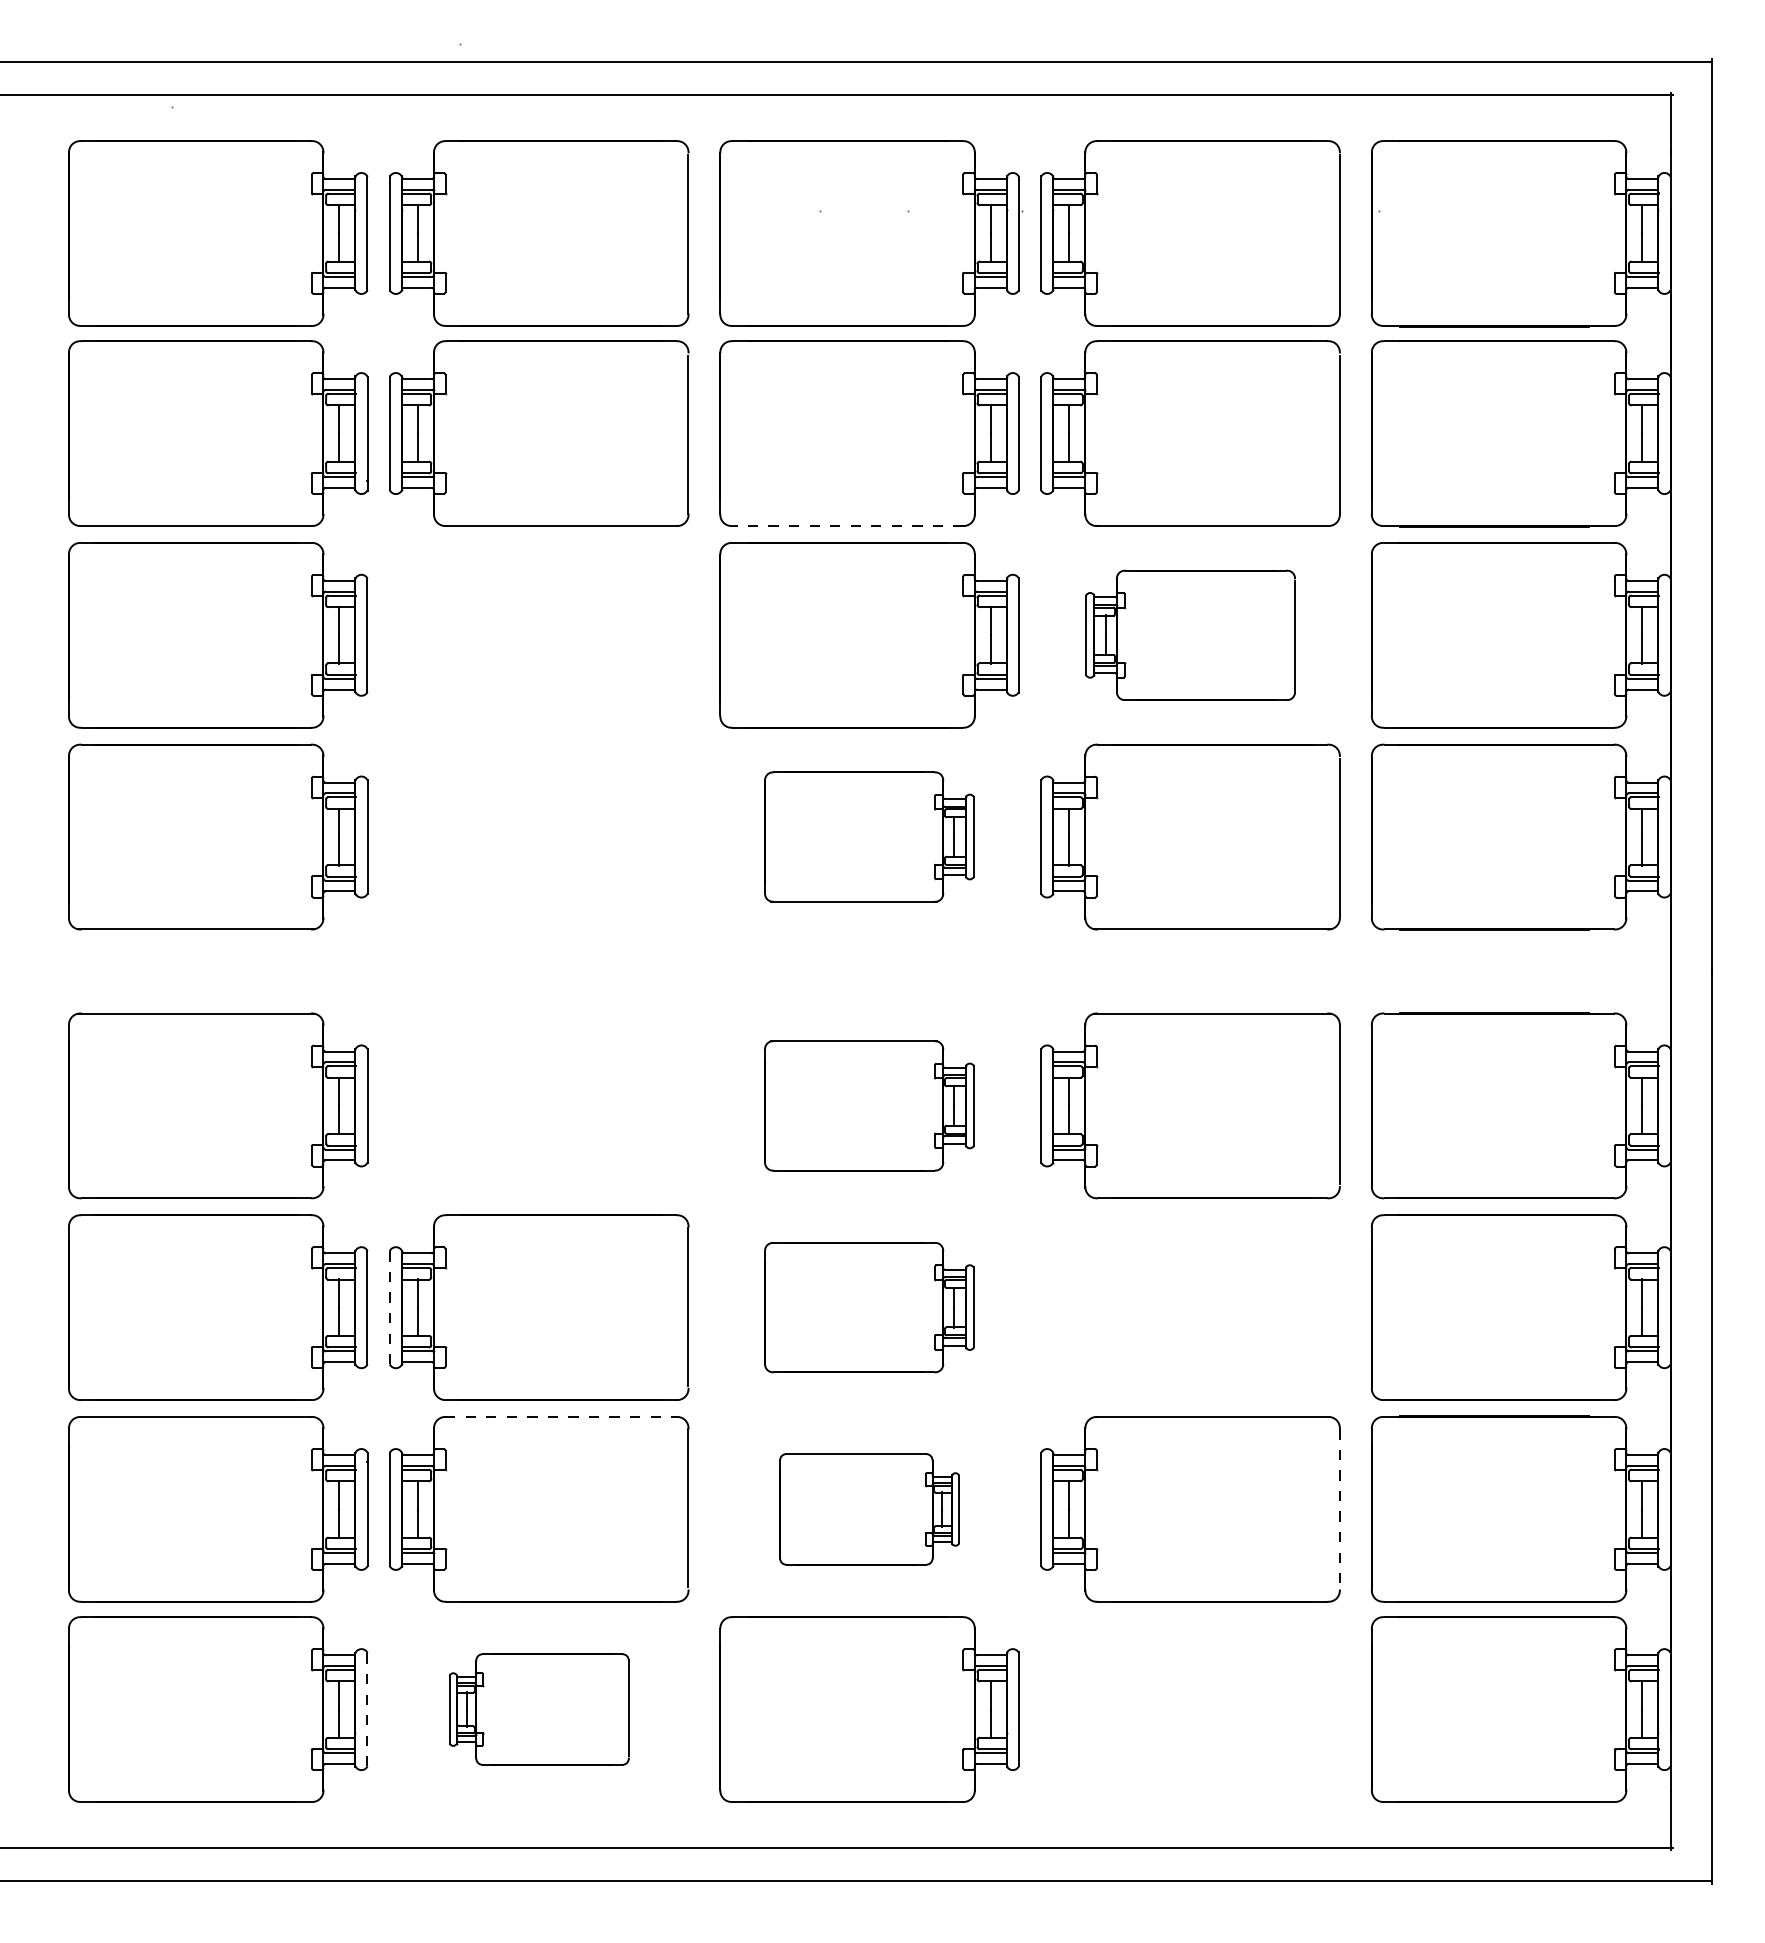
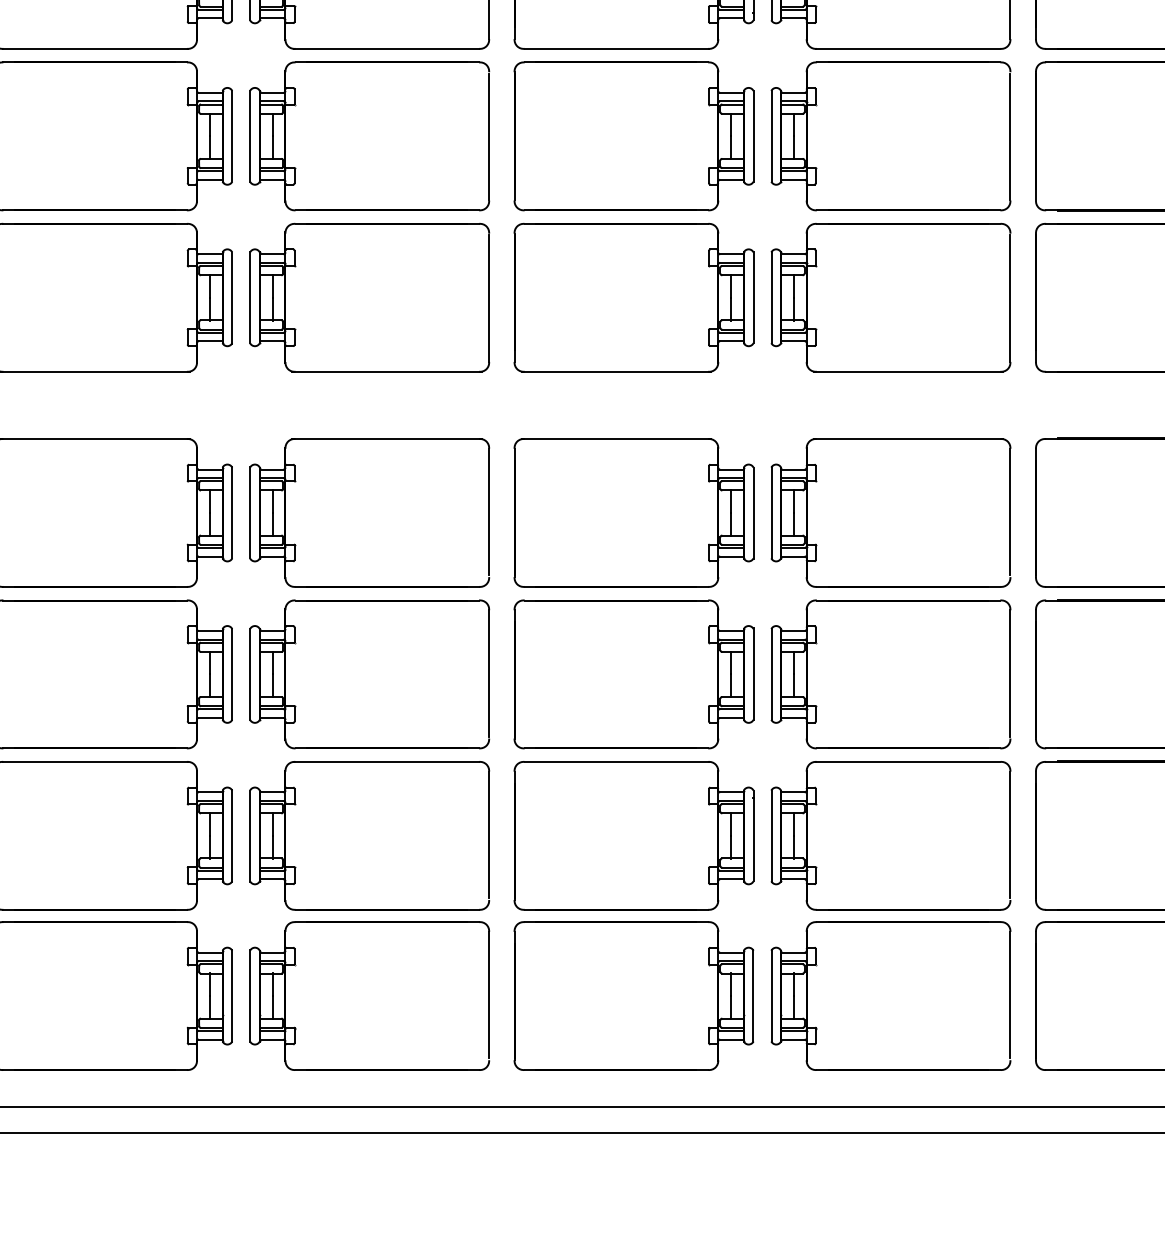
line: (847, 525) -> (616, 48), dashed -> solid
part: (539, 635) -> (369, 136), added
part: (1190, 635) -> (890, 136), size x1.43
part: (539, 745) -> (369, 224), added
part: (869, 836) -> (633, 297), size x1.43
part: (539, 1014) -> (369, 439), added
part: (869, 1105) -> (633, 512), size x1.43
line: (390, 1307) -> (250, 674), dashed -> solid
part: (869, 1307) -> (633, 674), size x1.43
part: (1190, 1307) -> (890, 674), added
line: (560, 1417) -> (386, 762), dashed -> solid
line: (1339, 1508) -> (1010, 835), dashed -> solid
part: (869, 1509) -> (633, 835), size x1.67
line: (367, 1708) -> (232, 995), dashed -> solid
part: (539, 1709) -> (369, 996), size x1.67
part: (1190, 1709) -> (890, 996), added

